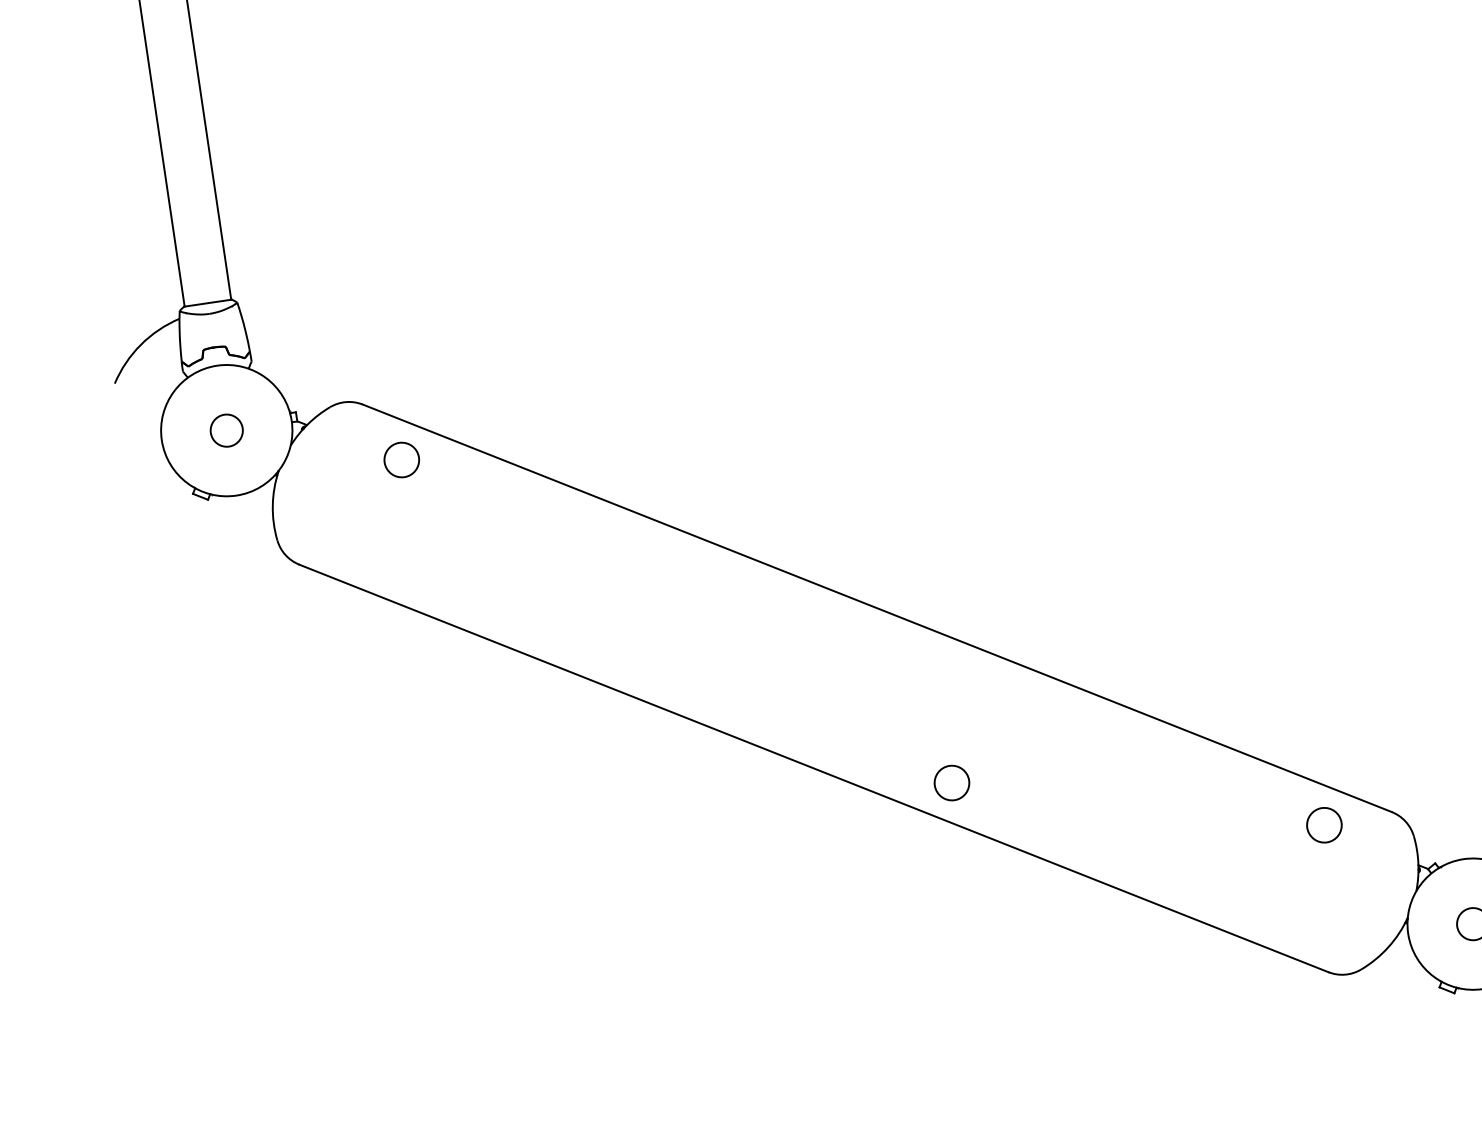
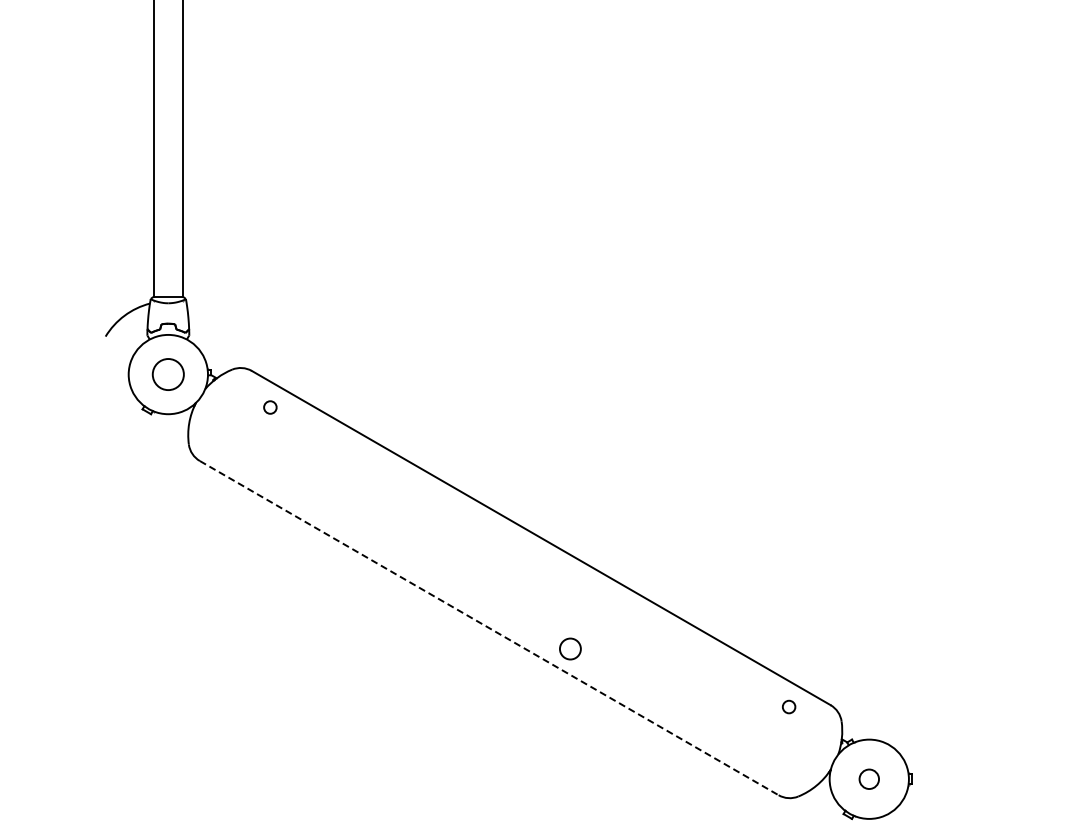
circle: (227, 430) -> (168, 374), size x1.6
circle: (402, 459) -> (270, 407), size x0.6
line: (814, 769) -> (489, 628), solid -> dashed
circle: (1323, 824) -> (788, 706), size x0.6

